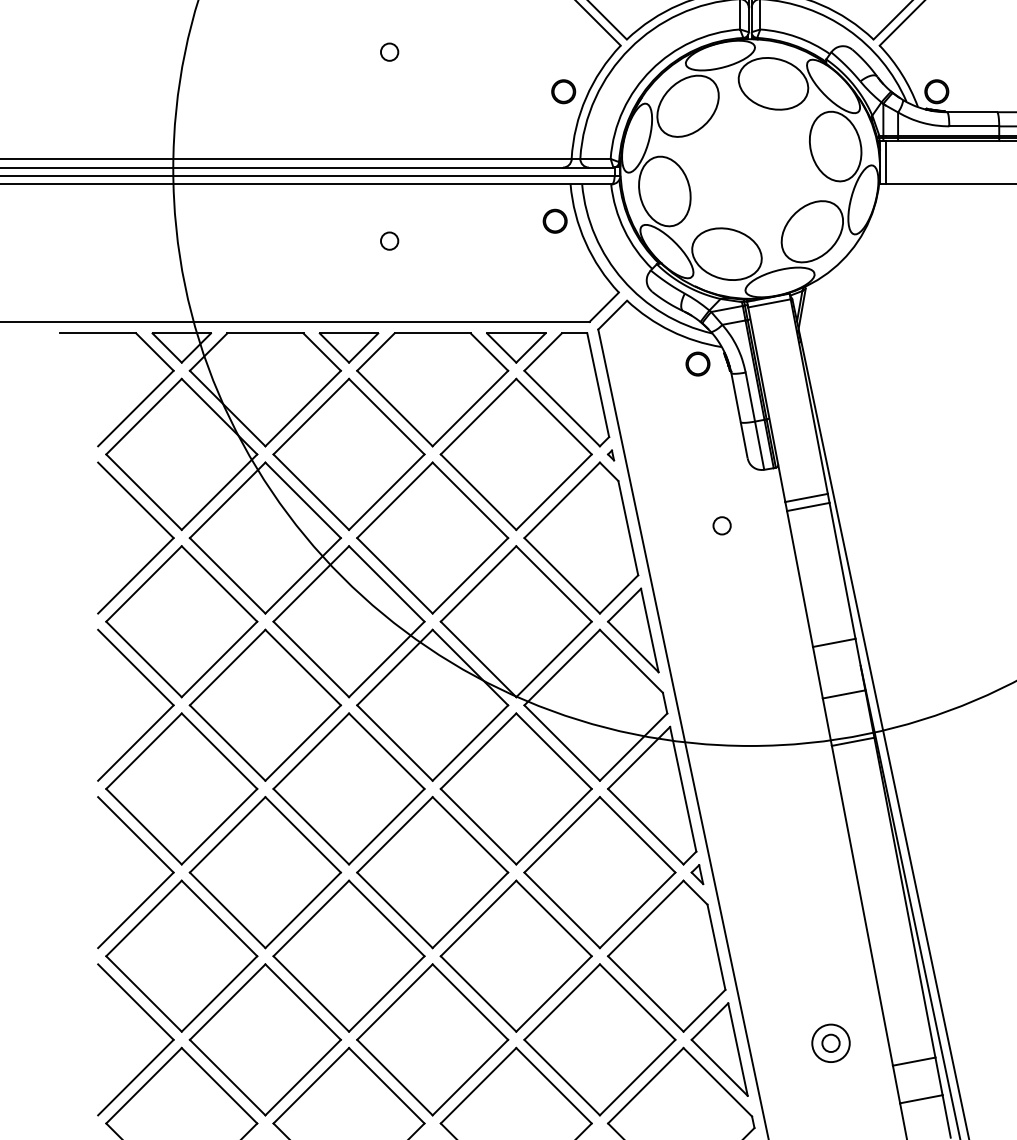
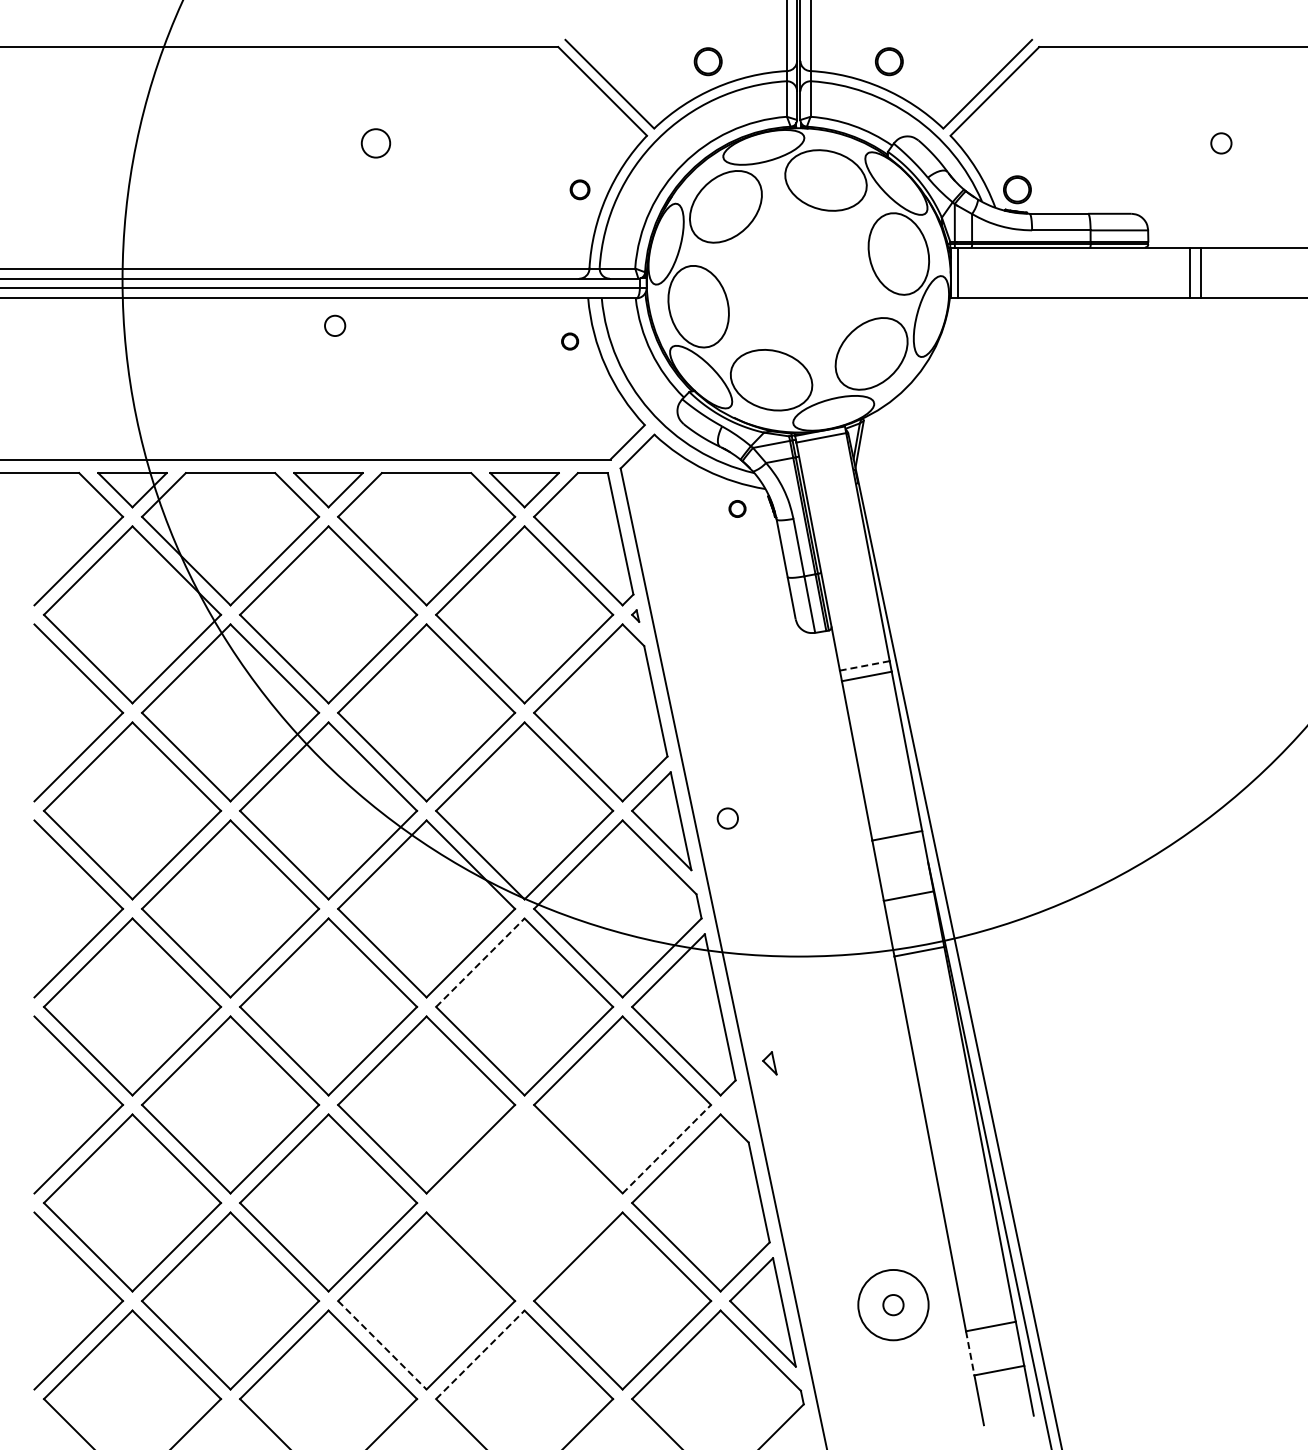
circle: (389, 52) -> (376, 143), size x1.4
circle: (563, 91) -> (579, 189), size x0.7
part: (554, 221) -> (569, 341), size x0.6
circle: (389, 240) -> (335, 325), moved
circle: (697, 363) -> (737, 508), size x0.6
line: (806, 497) -> (864, 665), solid -> dashed
circle: (721, 525) -> (727, 818), moved
line: (478, 751) -> (480, 962), solid -> dashed
part: (697, 874) -> (769, 1063), moved
line: (637, 910) -> (666, 1149), solid -> dashed
part: (516, 955) -> (524, 1202), removed
circle: (831, 1043) -> (893, 1305), size x1.6
line: (395, 1077) -> (382, 1345), solid -> dashed
line: (896, 1084) -> (970, 1353), solid -> dashed
line: (478, 1085) -> (480, 1354), solid -> dashed

